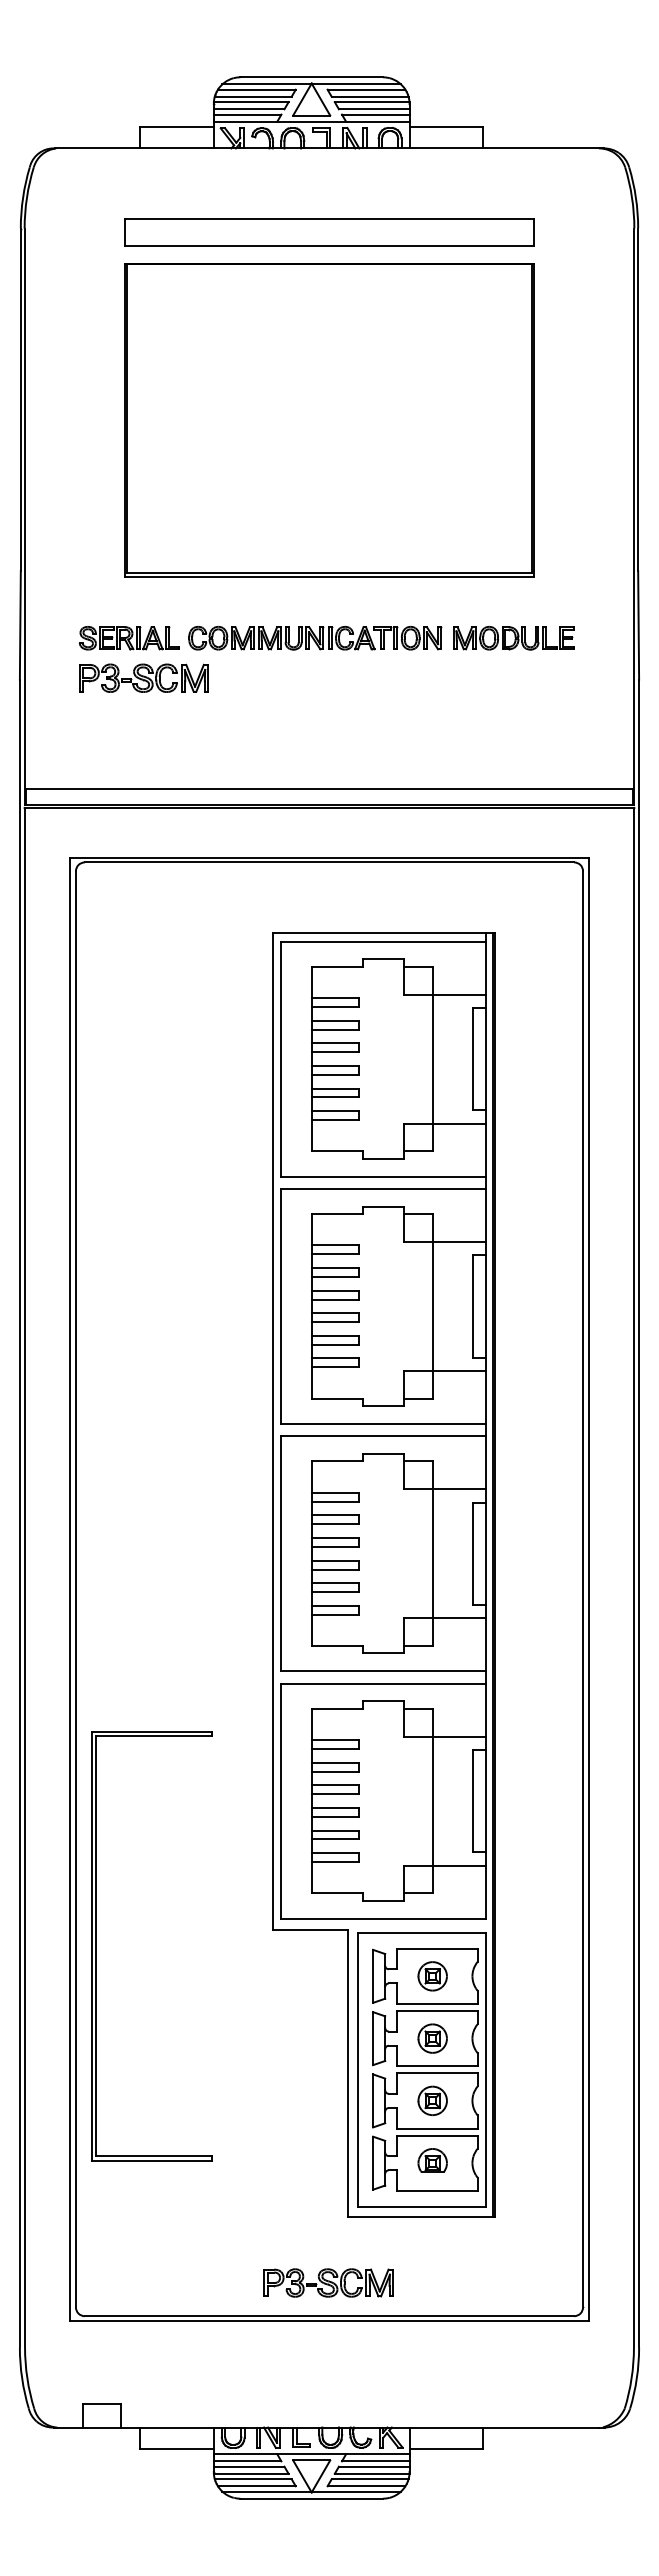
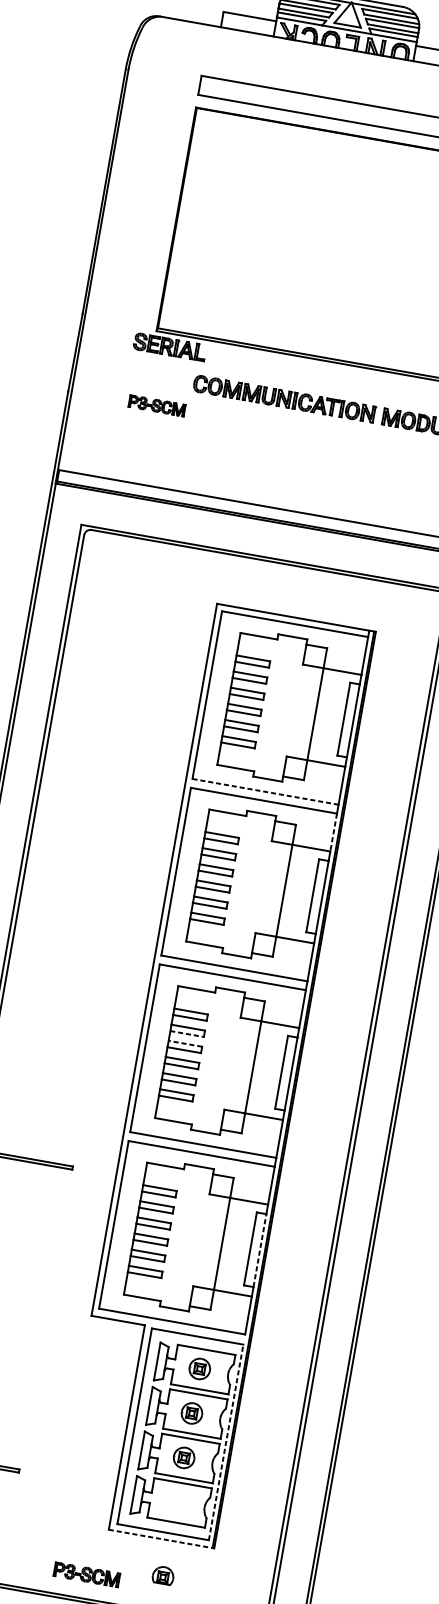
part: (129, 638) -> (170, 347), moved
part: (143, 677) -> (156, 405), size x0.6
line: (384, 1176) -> (266, 791), solid -> dashed
line: (486, 1215) -> (333, 832), solid -> dashed
line: (335, 1524) -> (187, 1034), solid -> dashed
line: (335, 1538) -> (185, 1044), solid -> dashed
line: (486, 1800) -> (260, 1250), solid -> dashed
line: (486, 2069) -> (226, 1442), solid -> dashed
part: (432, 2160) -> (163, 1575), moved
line: (421, 2216) -> (161, 1539), solid -> dashed
part: (328, 2282) -> (86, 1574), size x0.7

